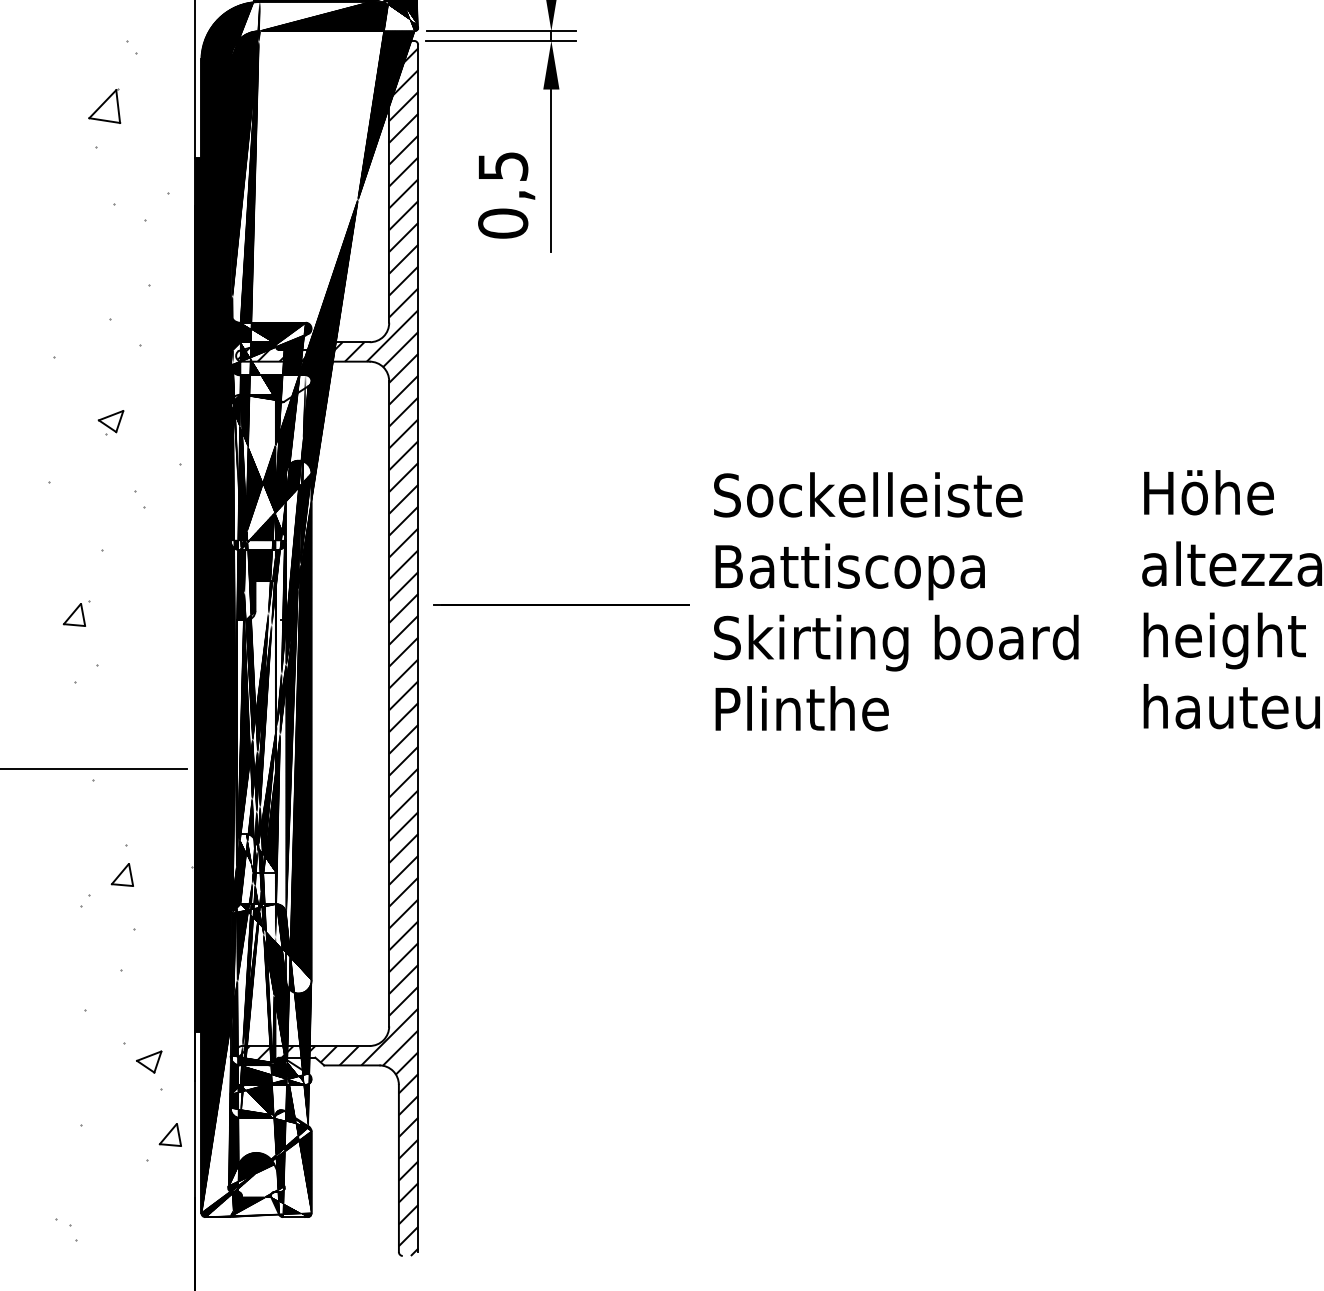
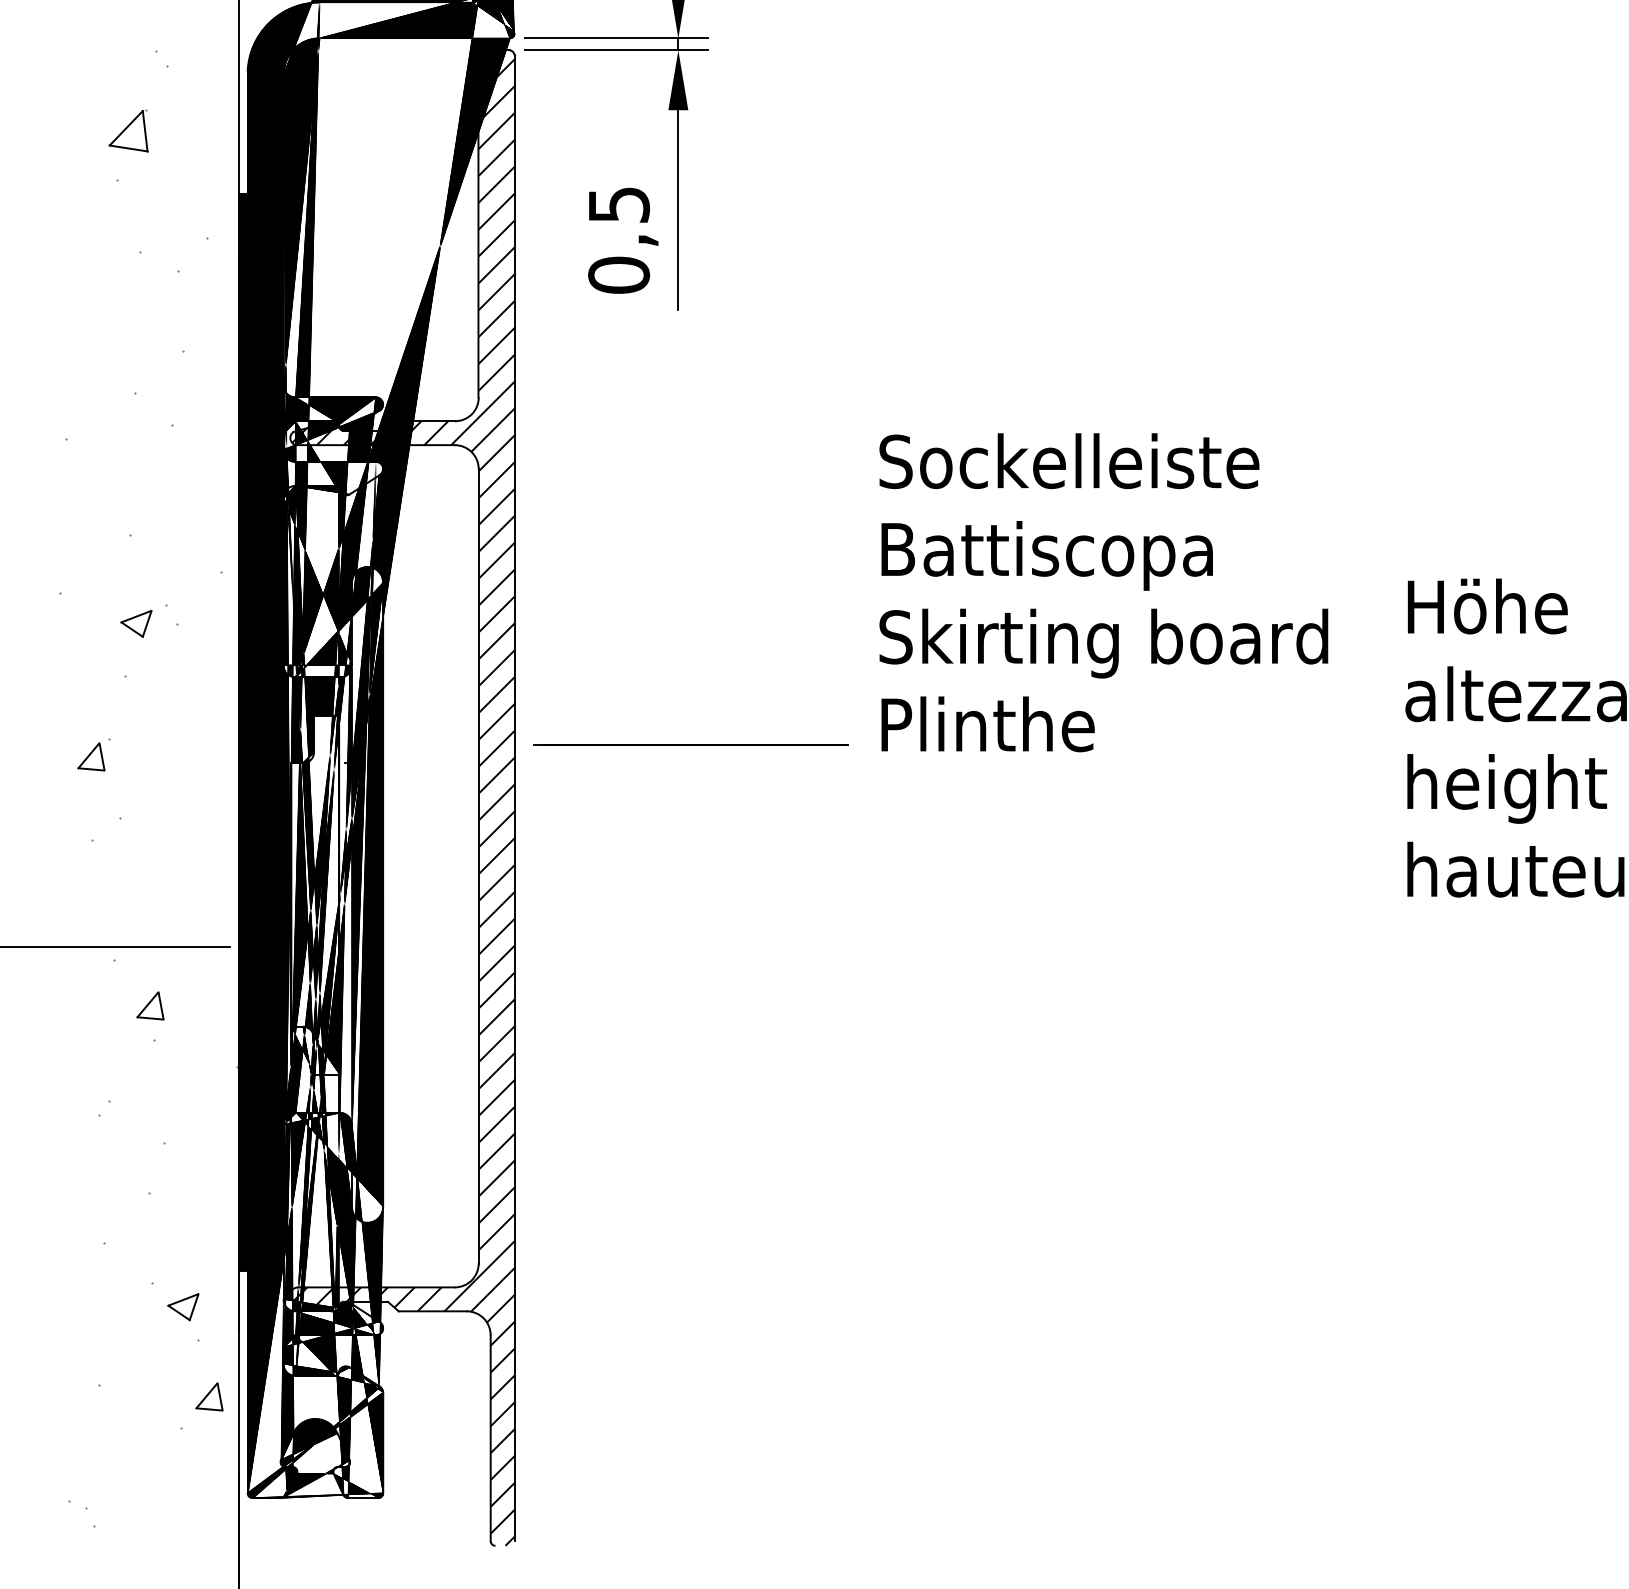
part: (111, 421) -> (136, 623), moved
text: (896, 601) -> (1103, 592), moved
part: (122, 874) -> (150, 1005), moved

